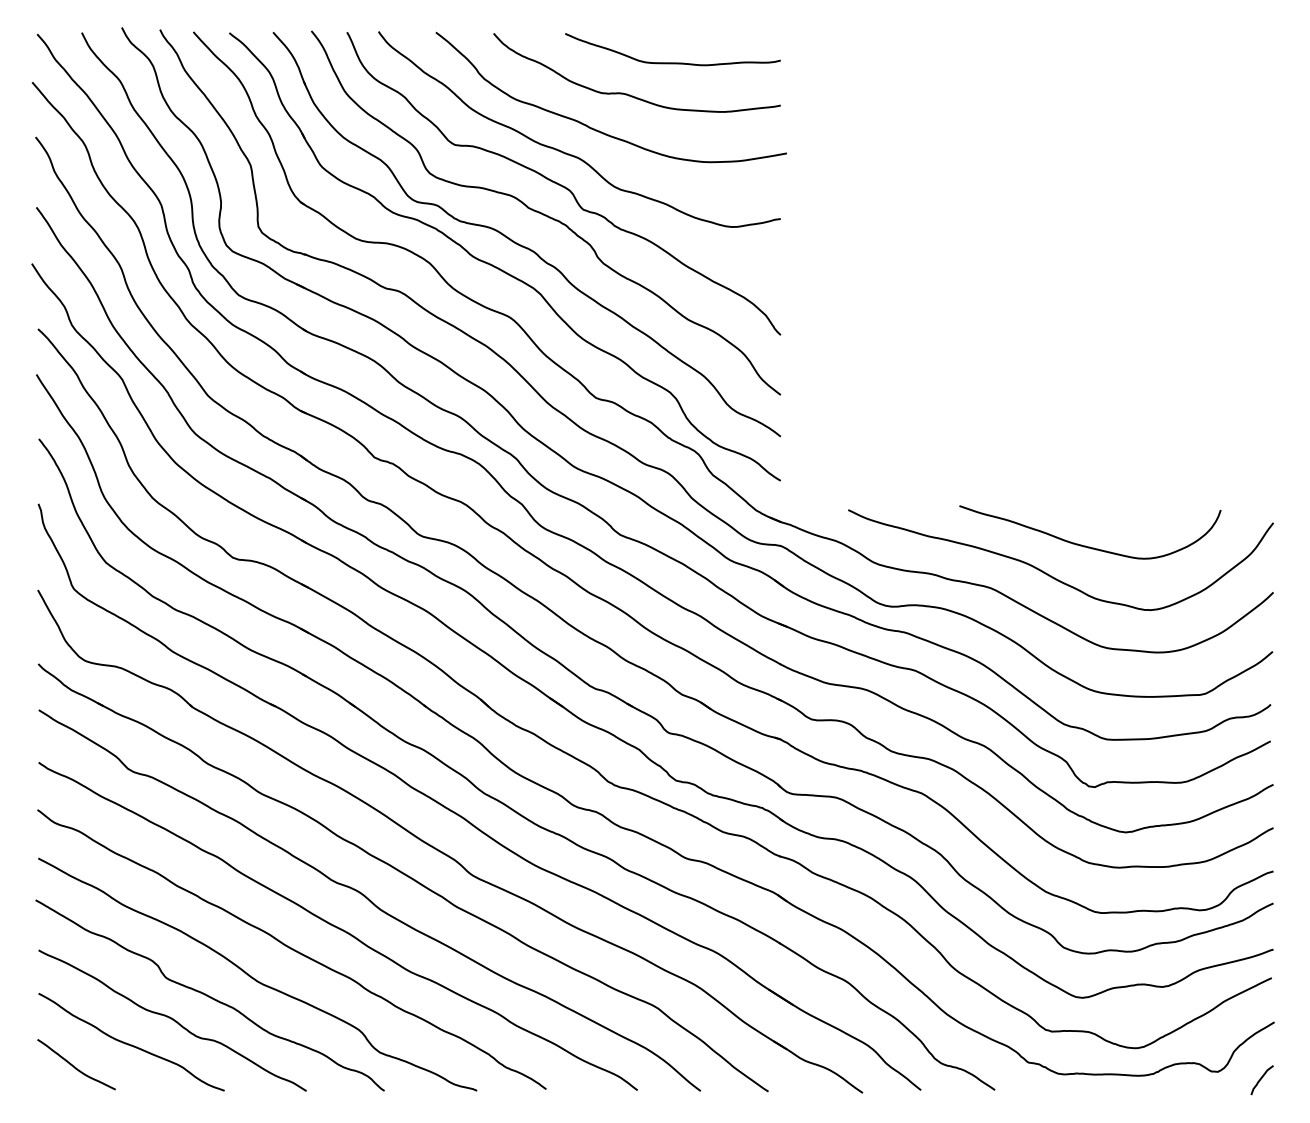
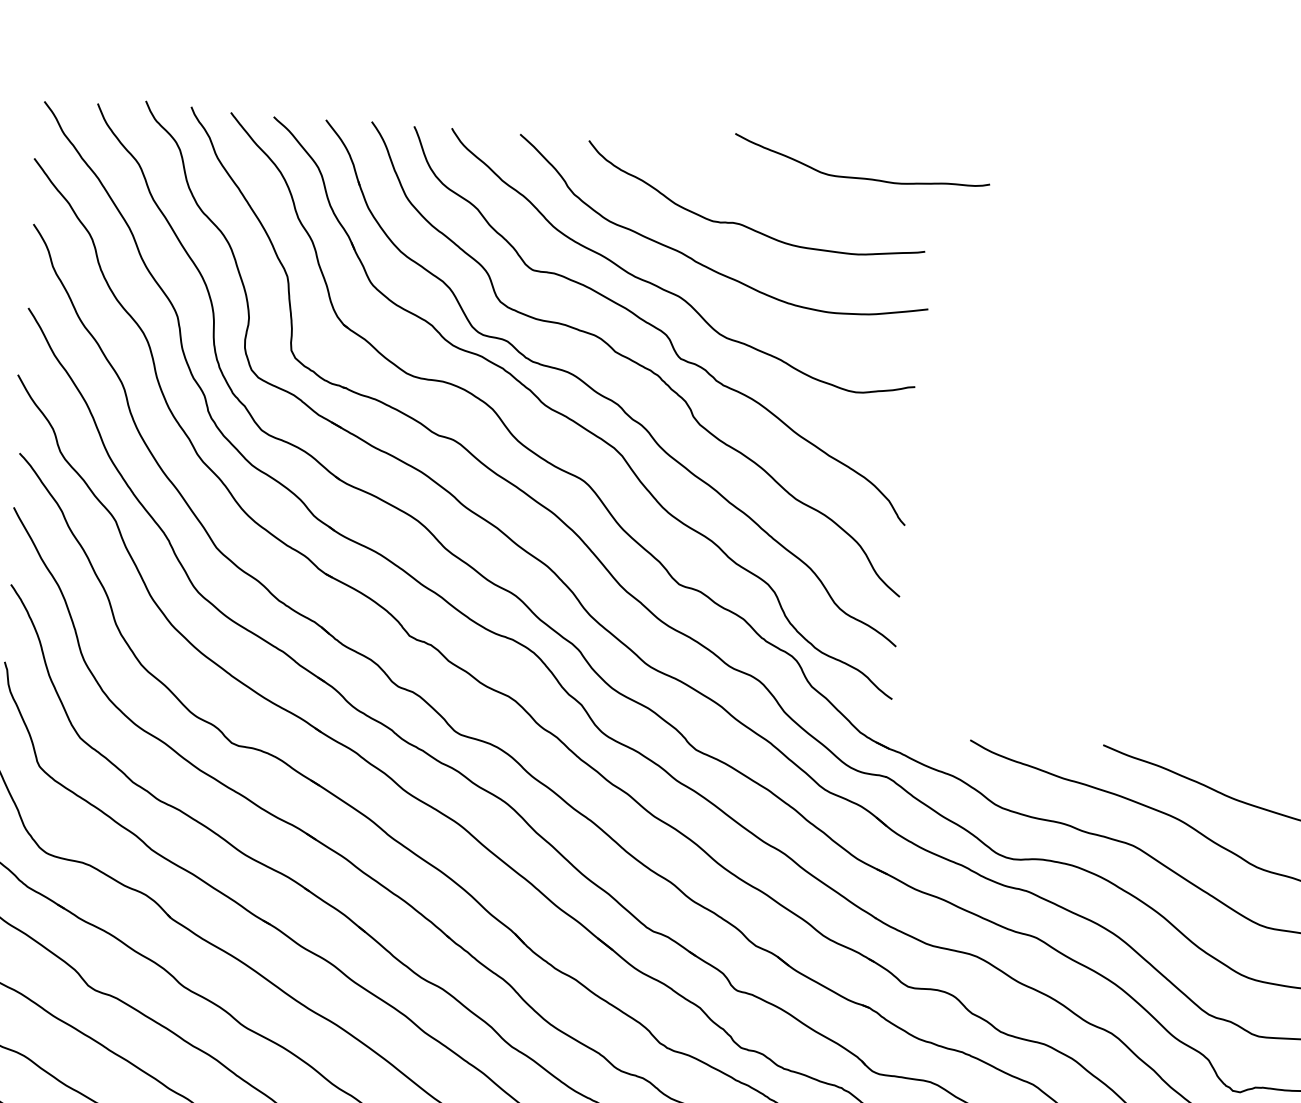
curve: (672, 62) -> (860, 177), moved

